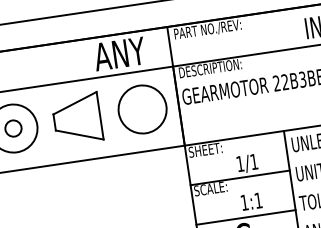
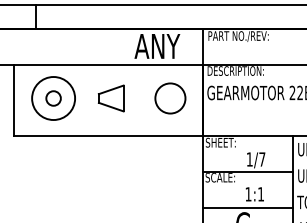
circle: (142, 109) -> (170, 98), size x0.7
part: (76, 119) -> (110, 98), size x0.6
text: (254, 161) -> (262, 159), 1/1 -> 1/7

